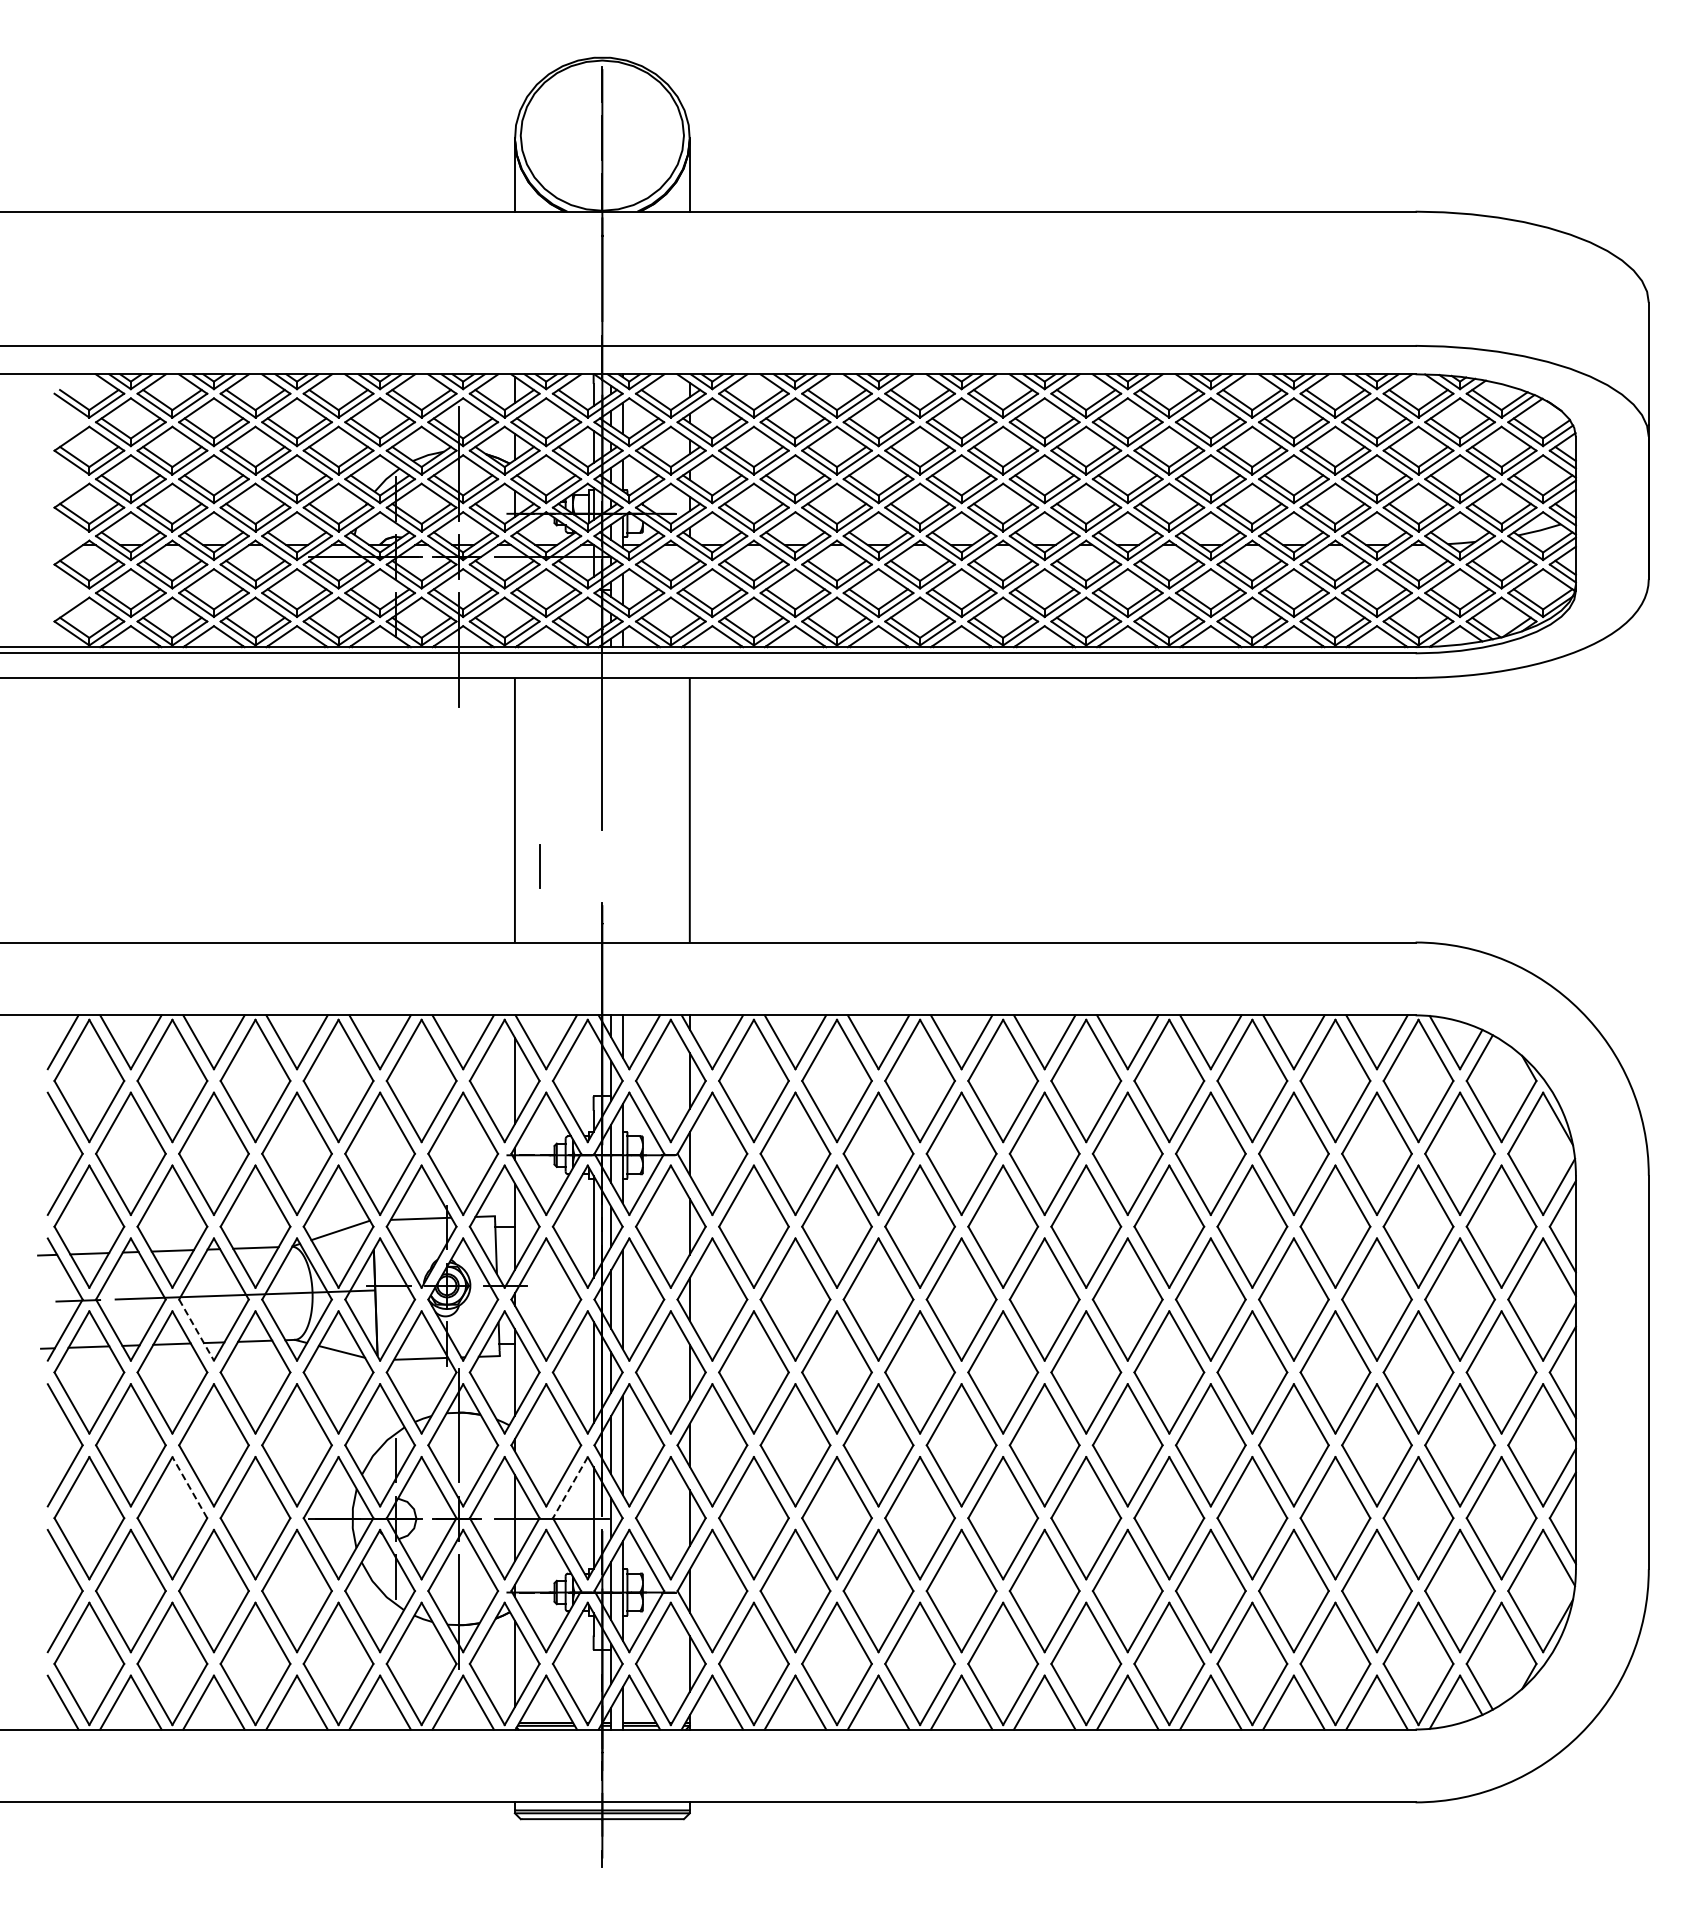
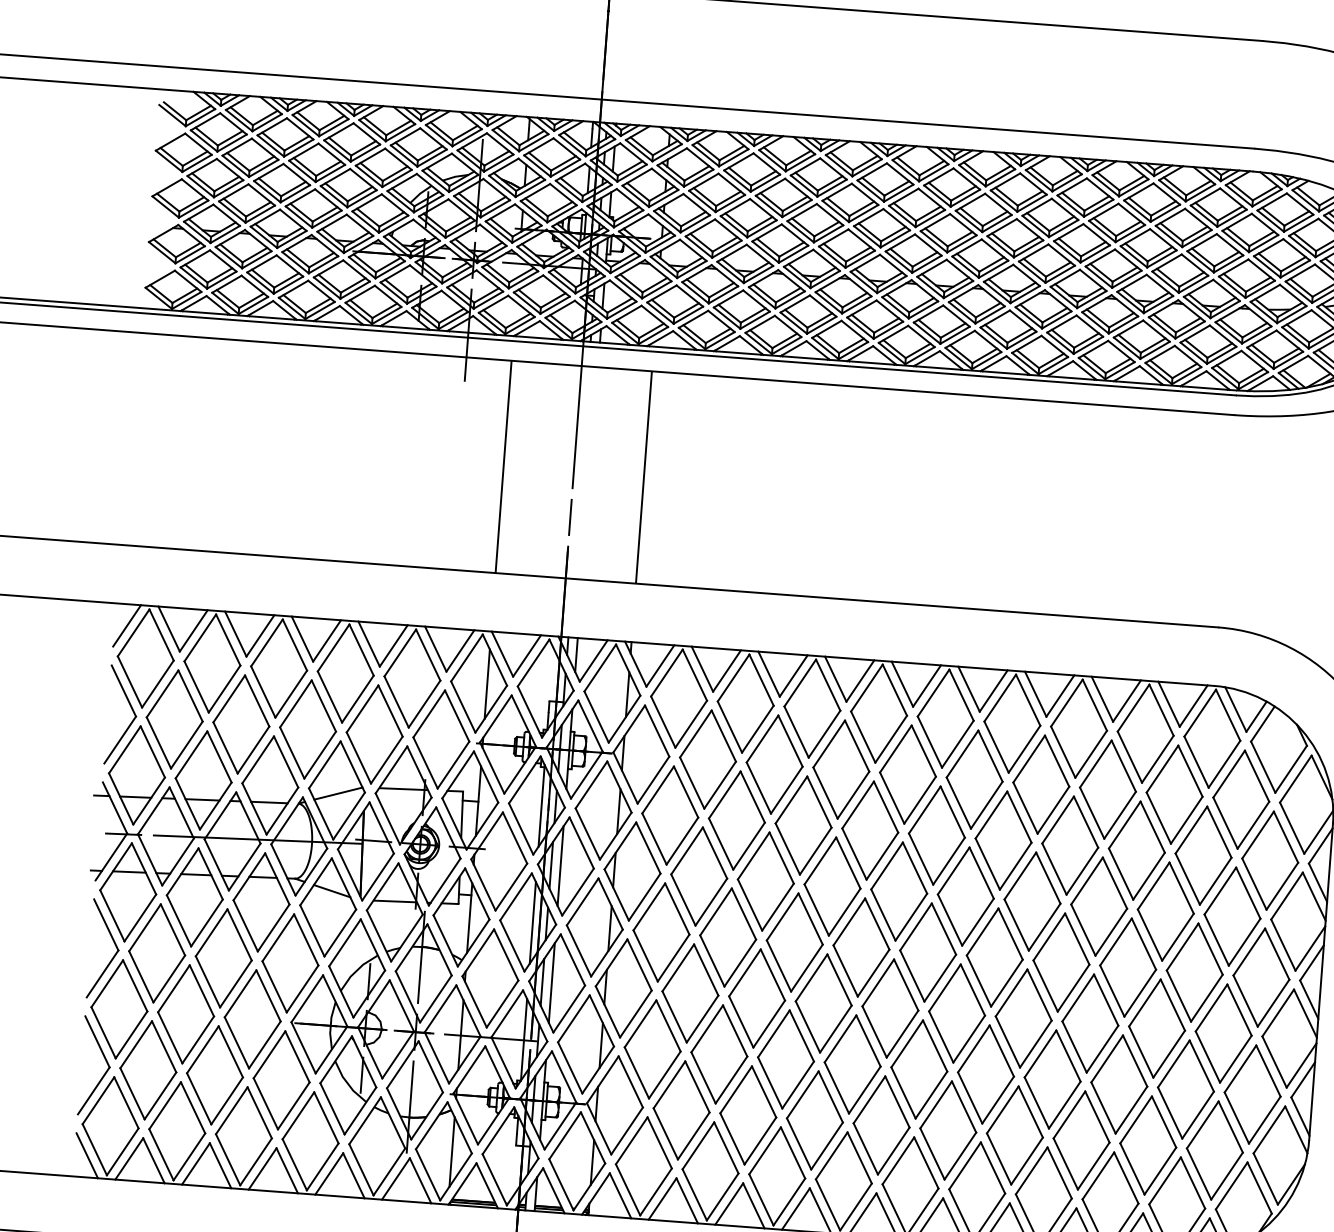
line: (539, 866) -> (569, 517), moved
line: (196, 1330) -> (216, 865), dashed -> solid
line: (189, 1487) -> (201, 990), dashed -> solid
line: (570, 1488) -> (507, 1014), dashed -> solid

